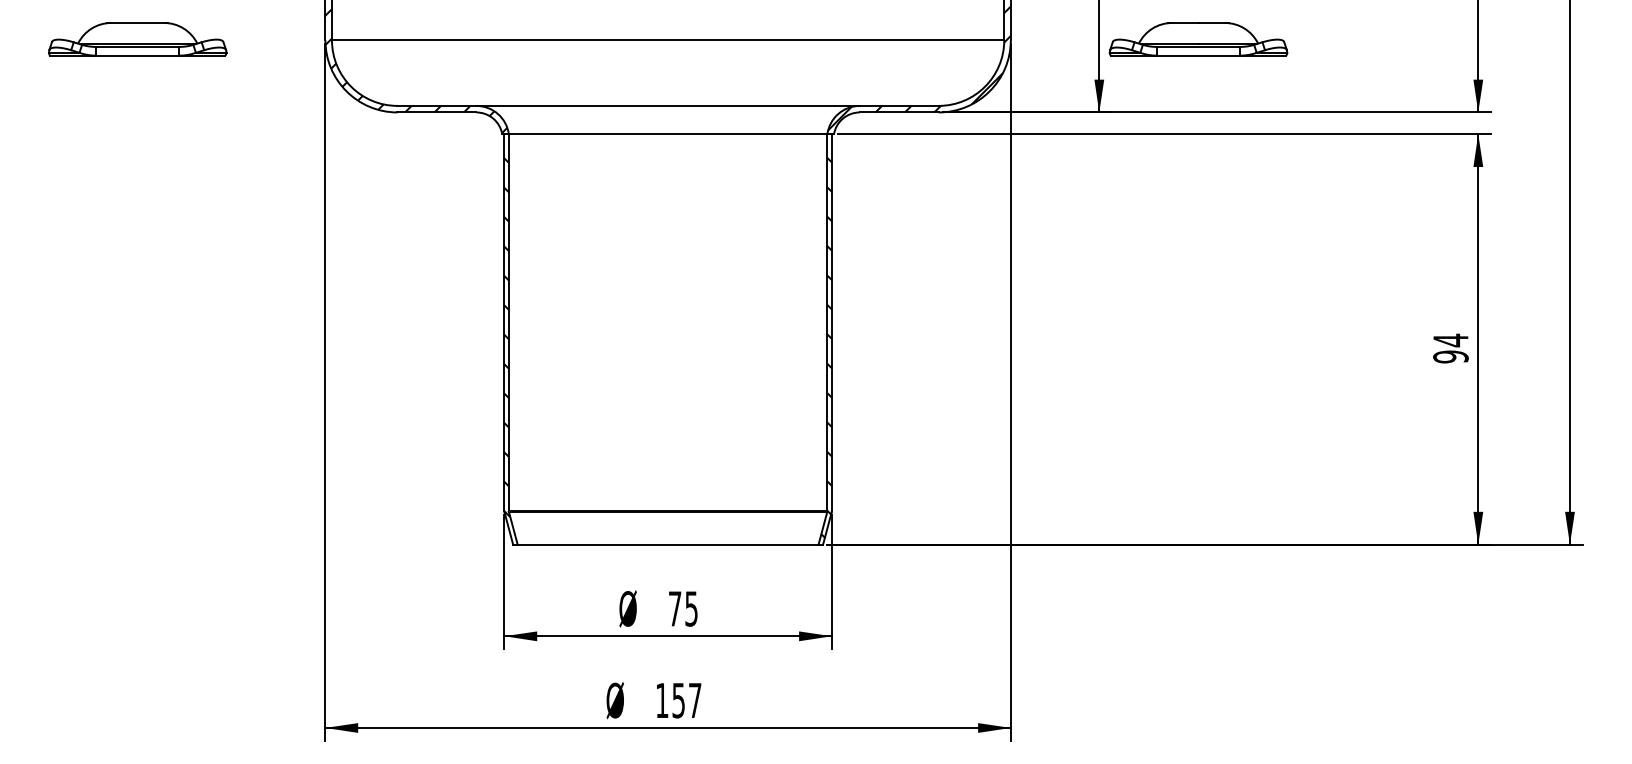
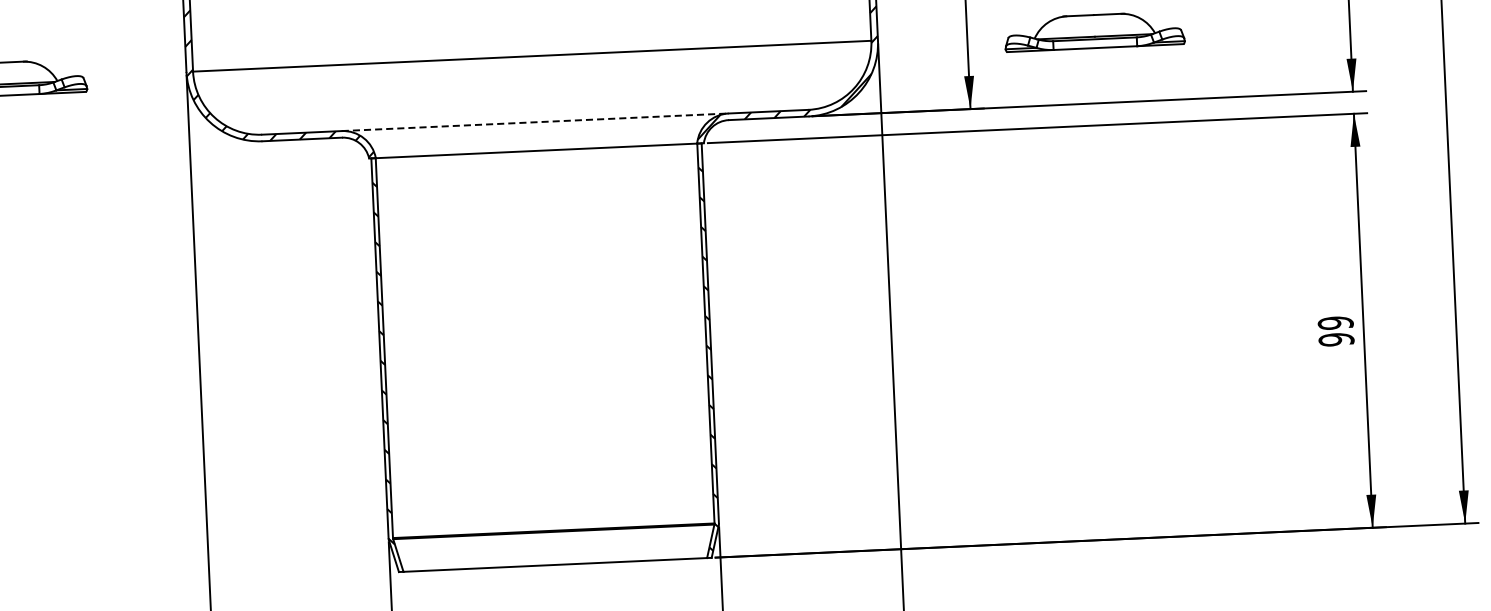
part: (1198, 39) -> (1094, 31), moved
line: (668, 105) -> (535, 121), solid -> dashed
text: (1450, 340) -> (1335, 323), 94 -> 99

